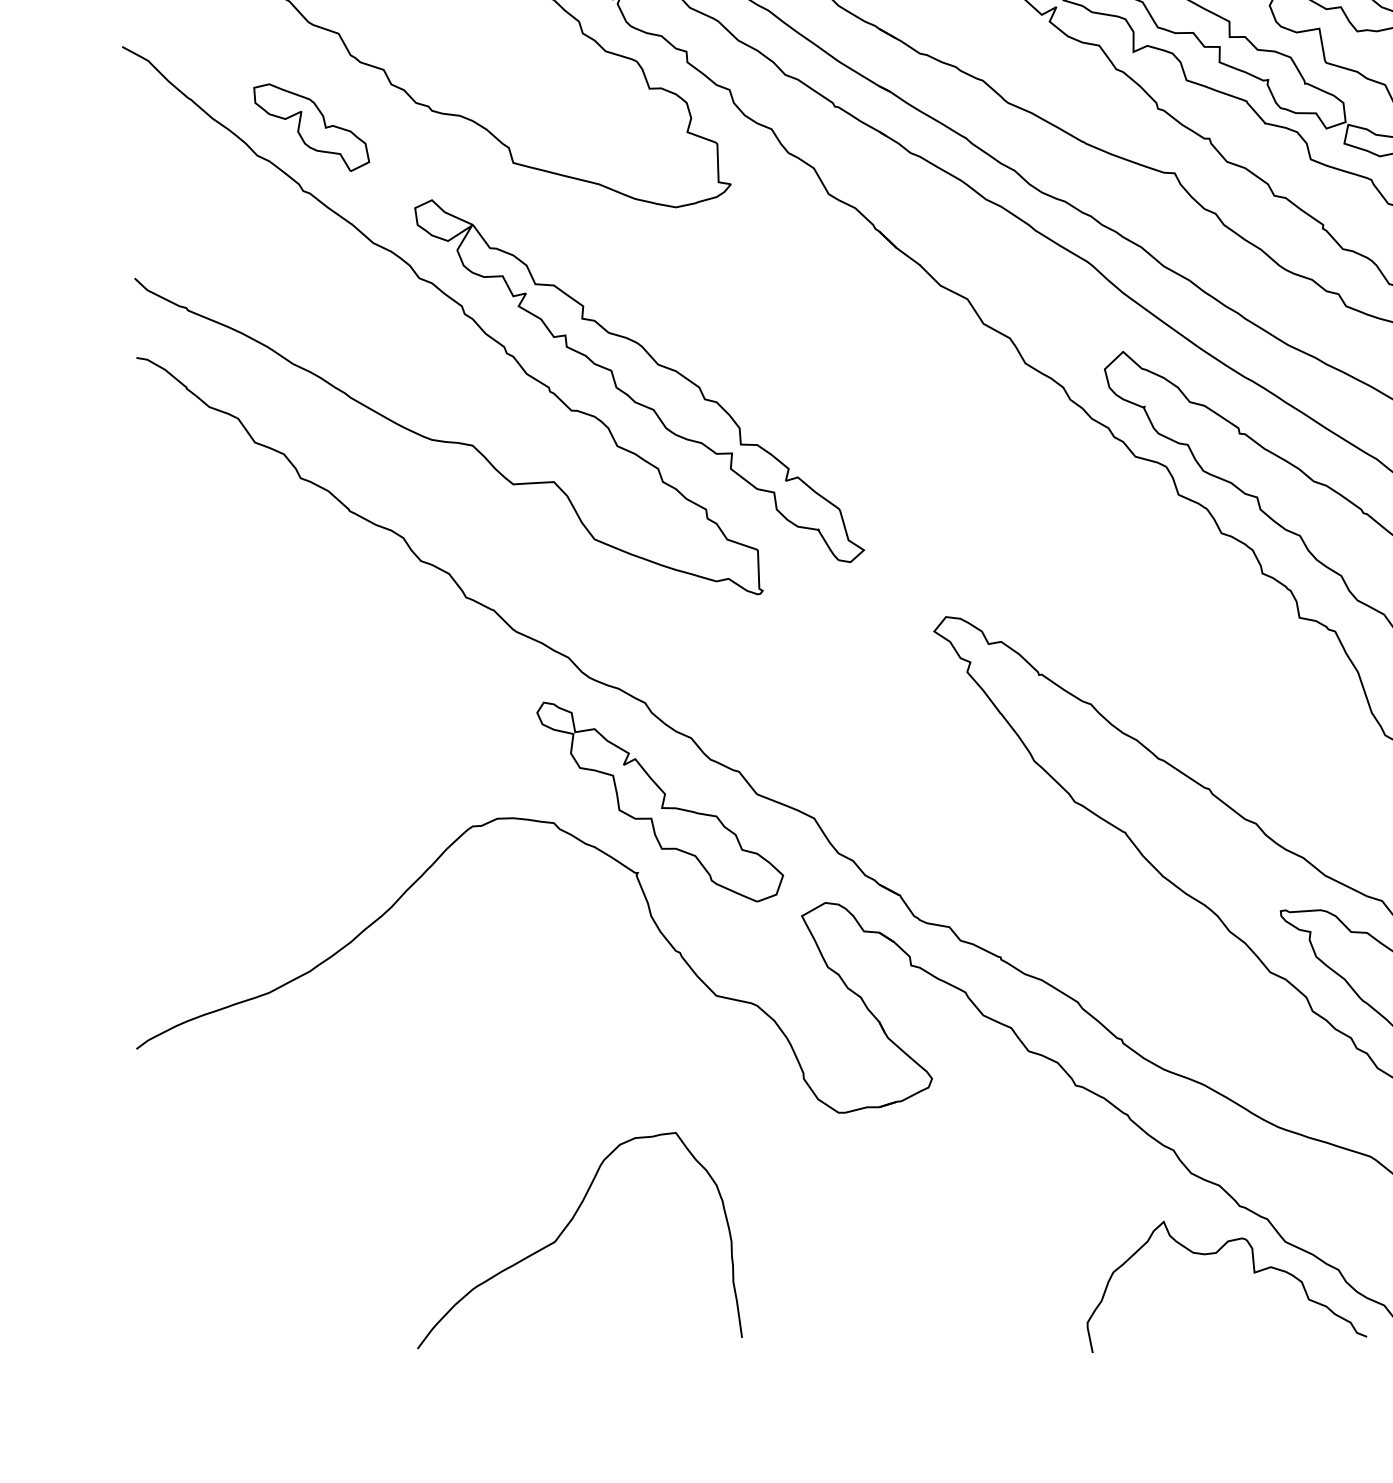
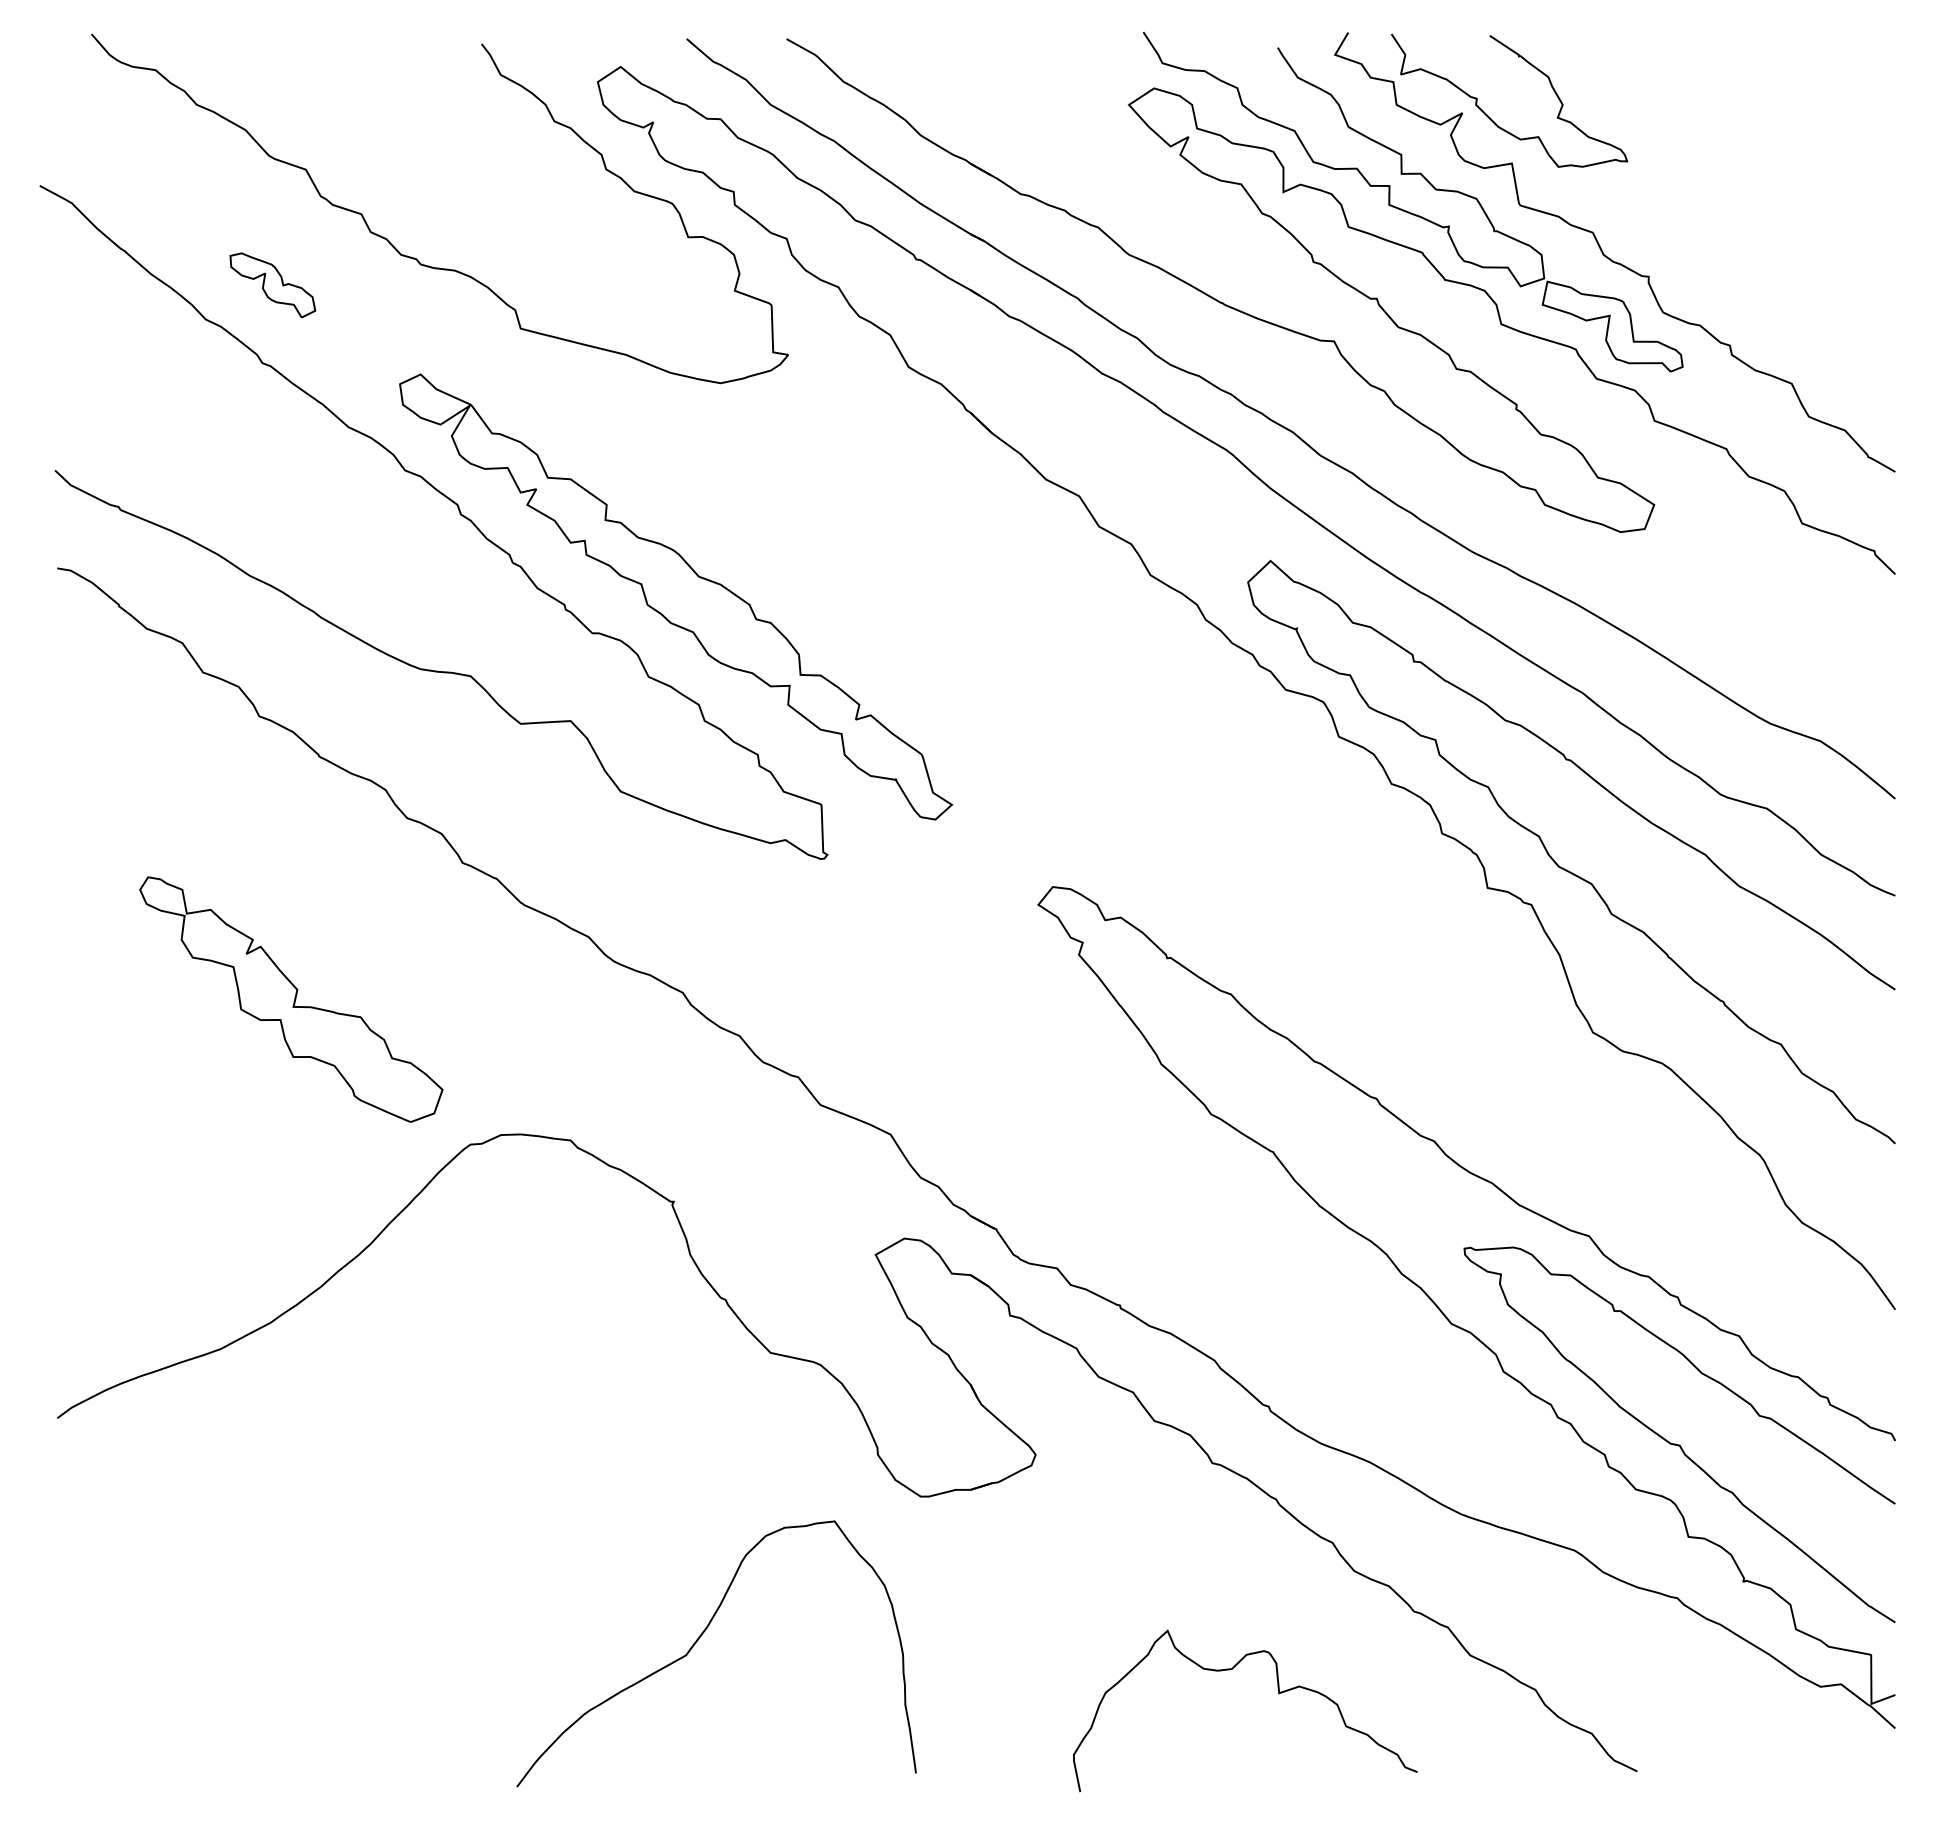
part: (311, 127) -> (272, 285), size x0.6
part: (660, 802) -> (291, 999), moved
curve: (566, 1228) -> (699, 1639), moved
curve: (1253, 1273) -> (1278, 1694), moved

